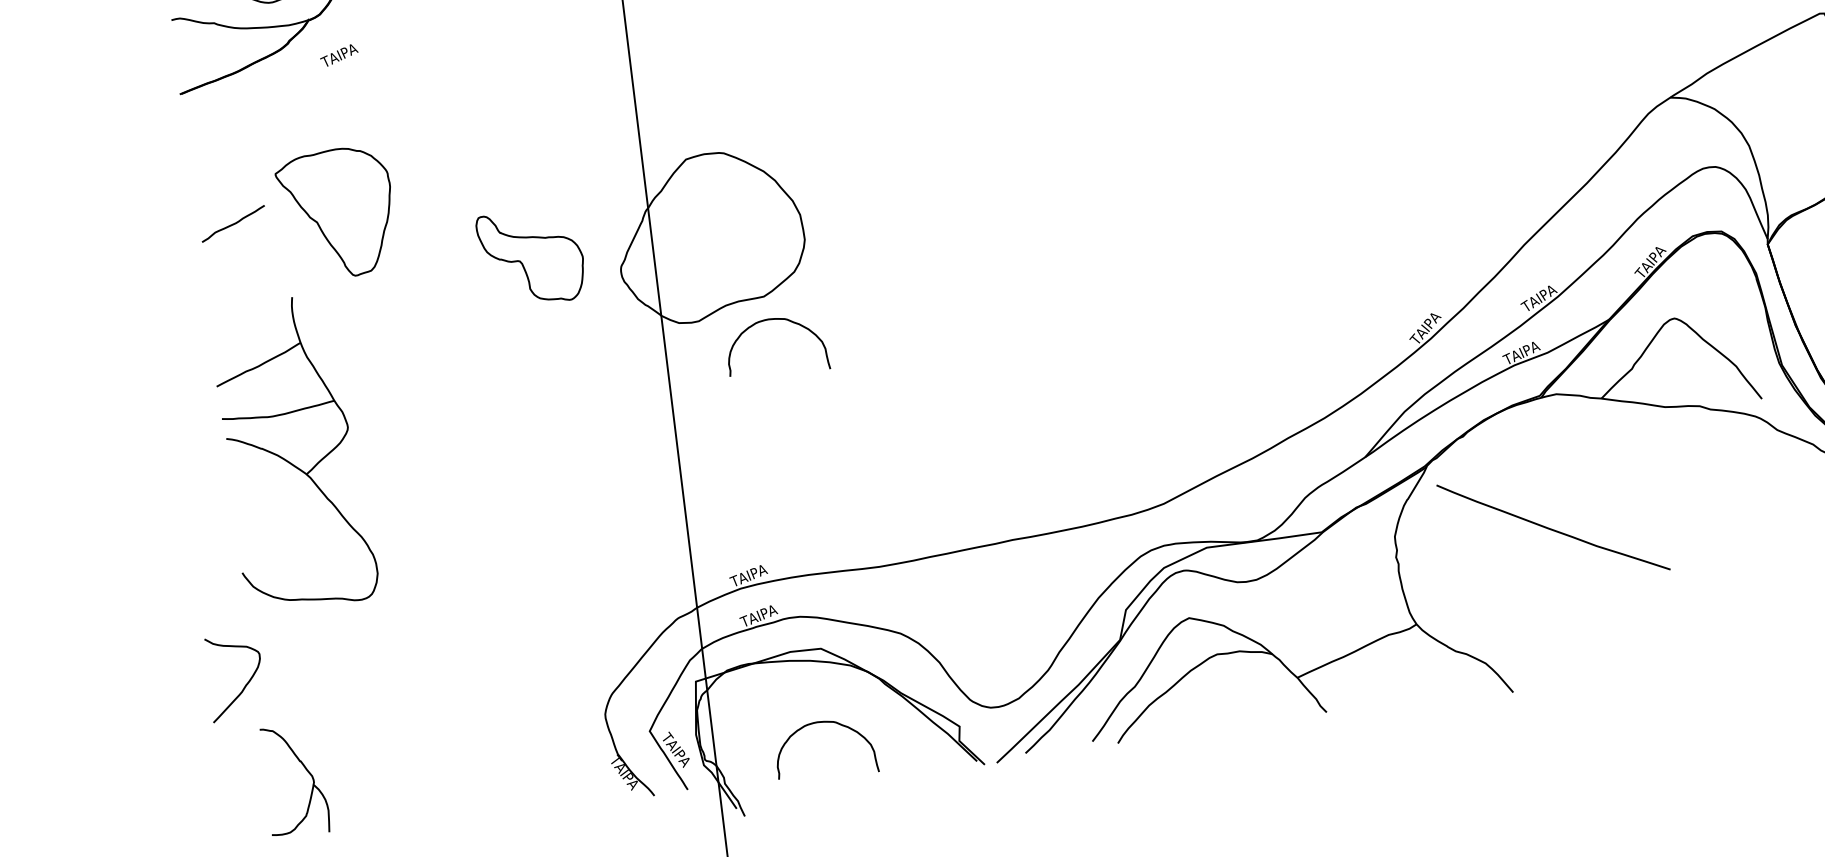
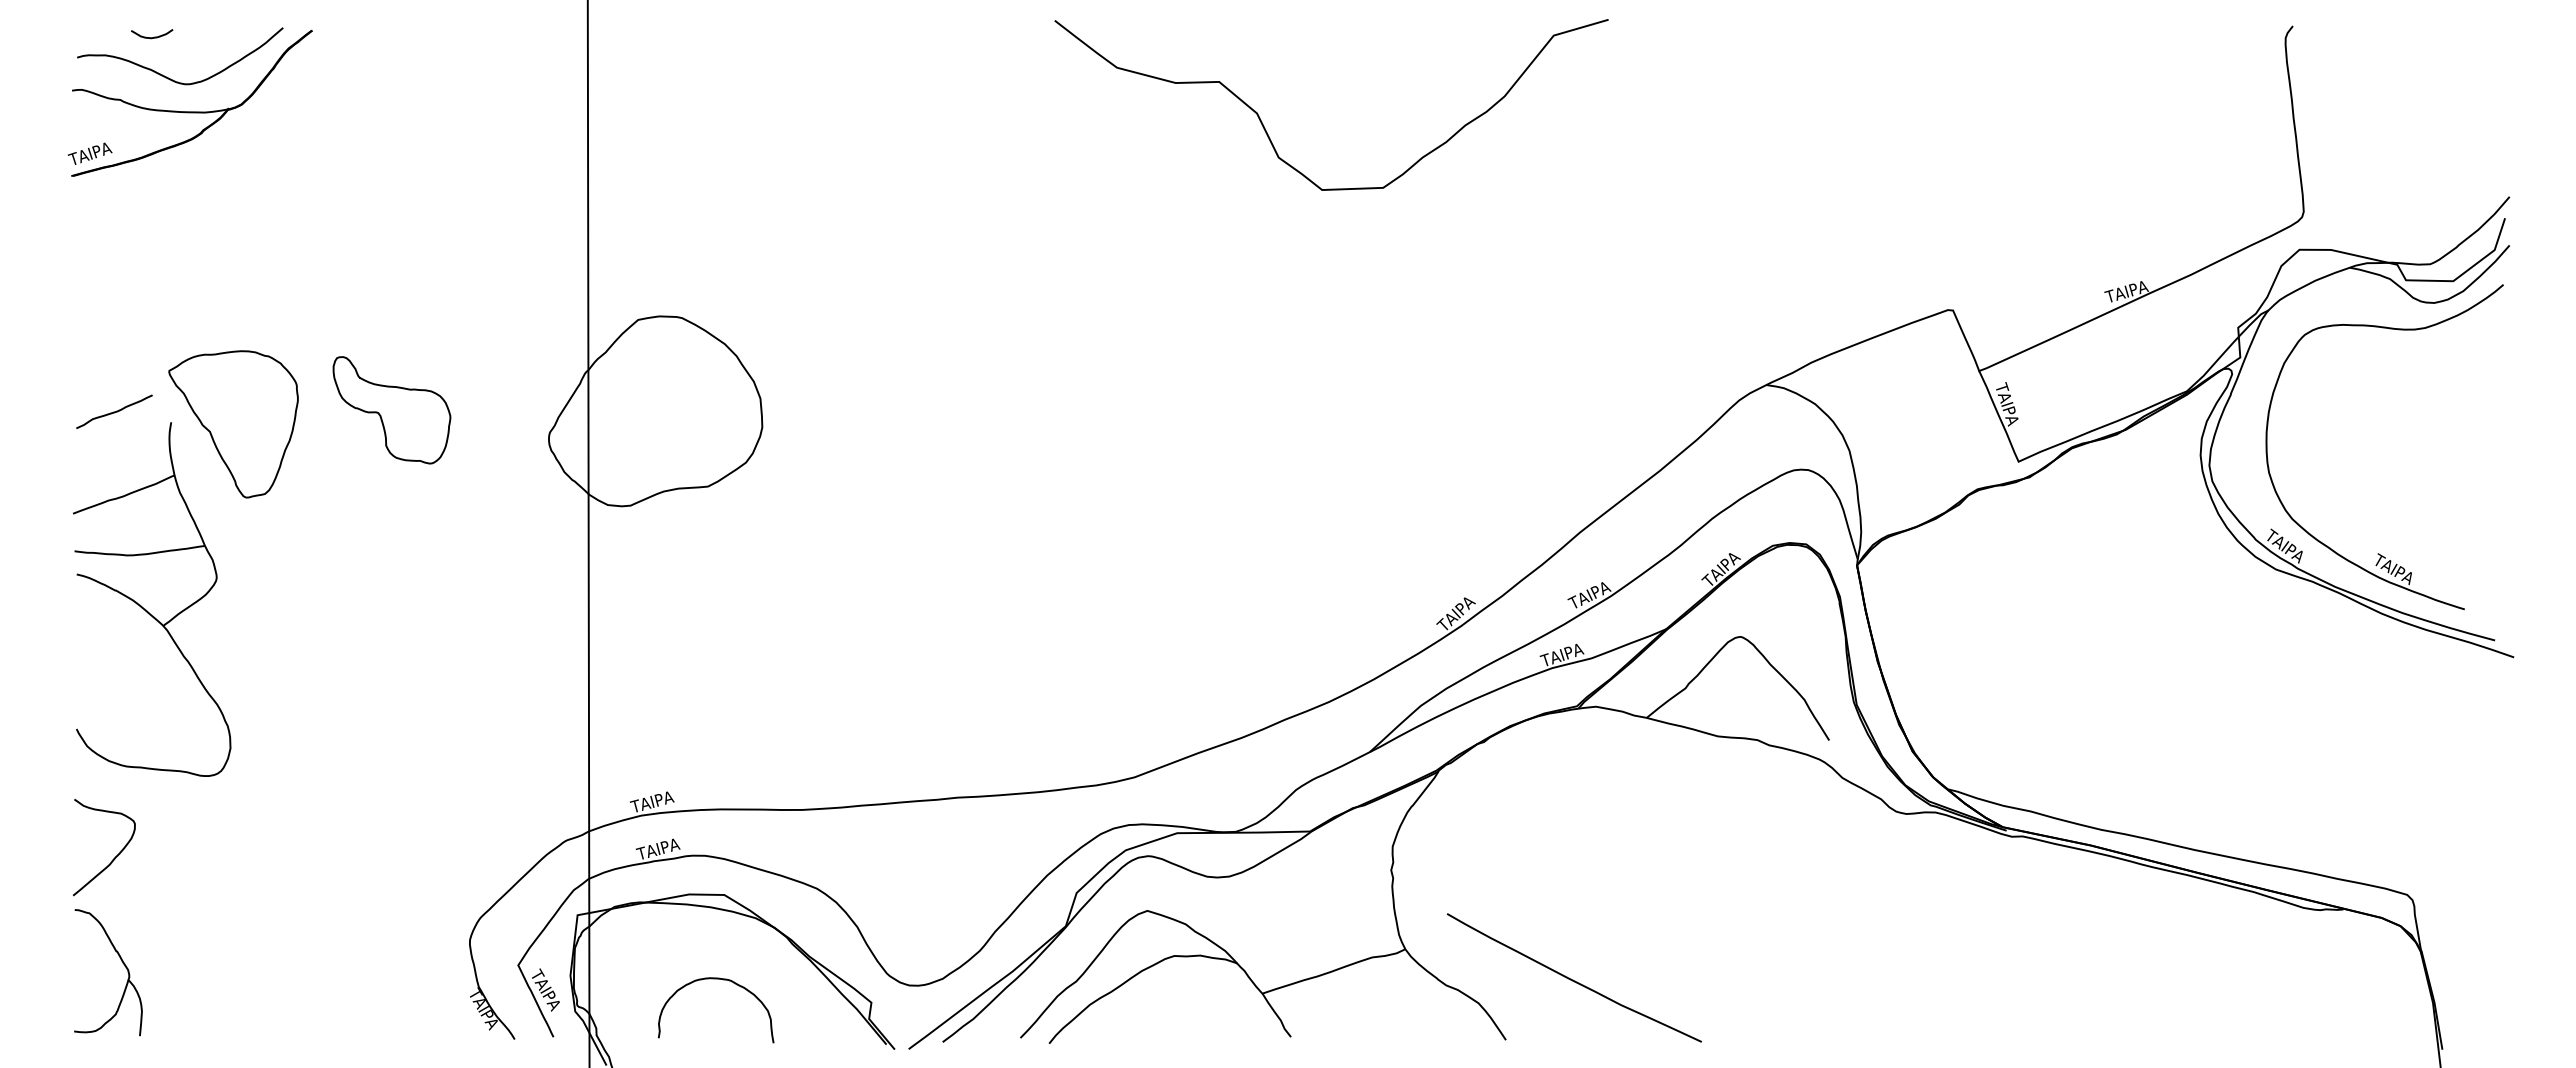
text: (339, 55) -> (90, 153), moved
part: (336, 213) -> (233, 424), moved
curve: (233, 223) -> (114, 411), moved
part: (531, 257) -> (391, 410), moved
curve: (773, 319) -> (715, 514), removed
curve: (1552, 528) -> (1573, 979), moved
curve: (245, 685) -> (114, 857), moved

